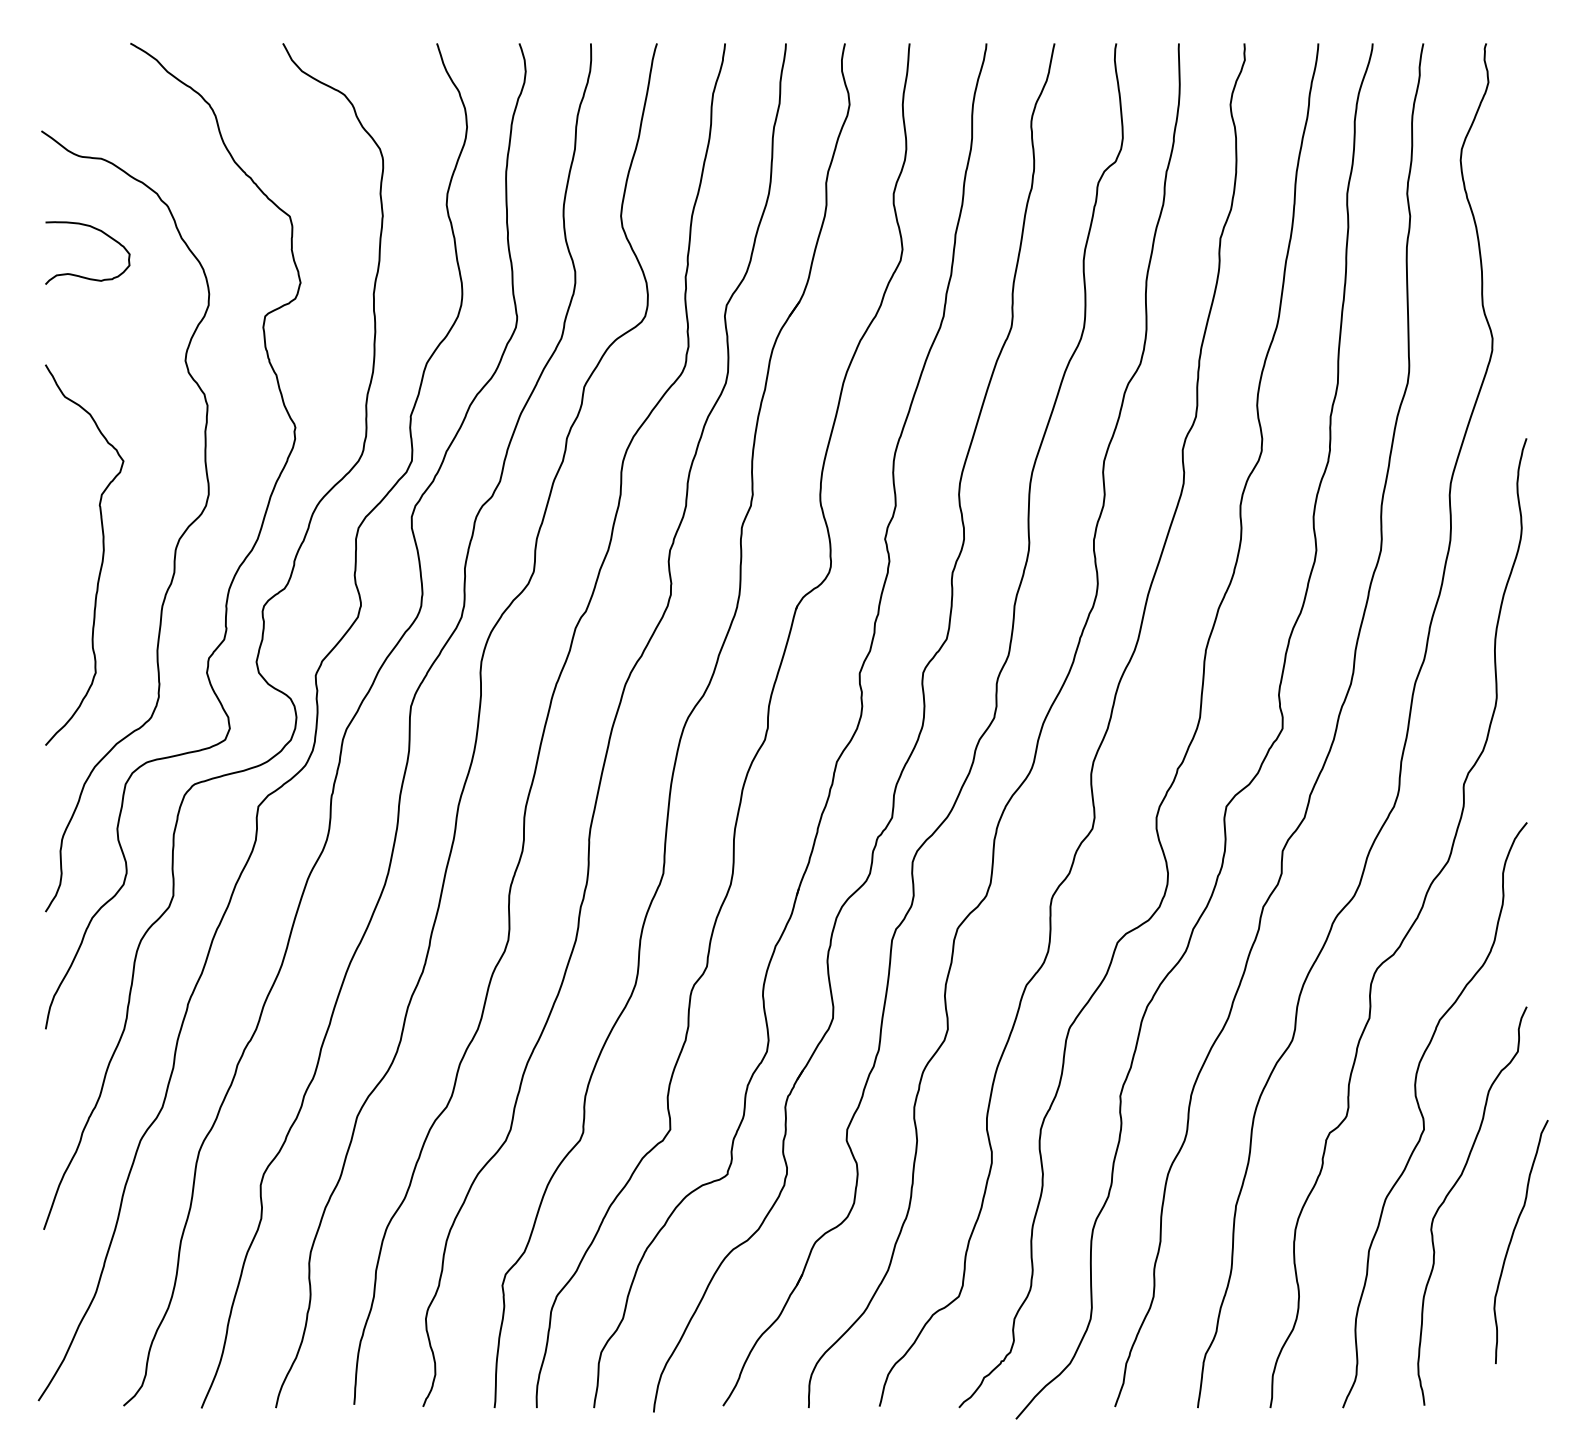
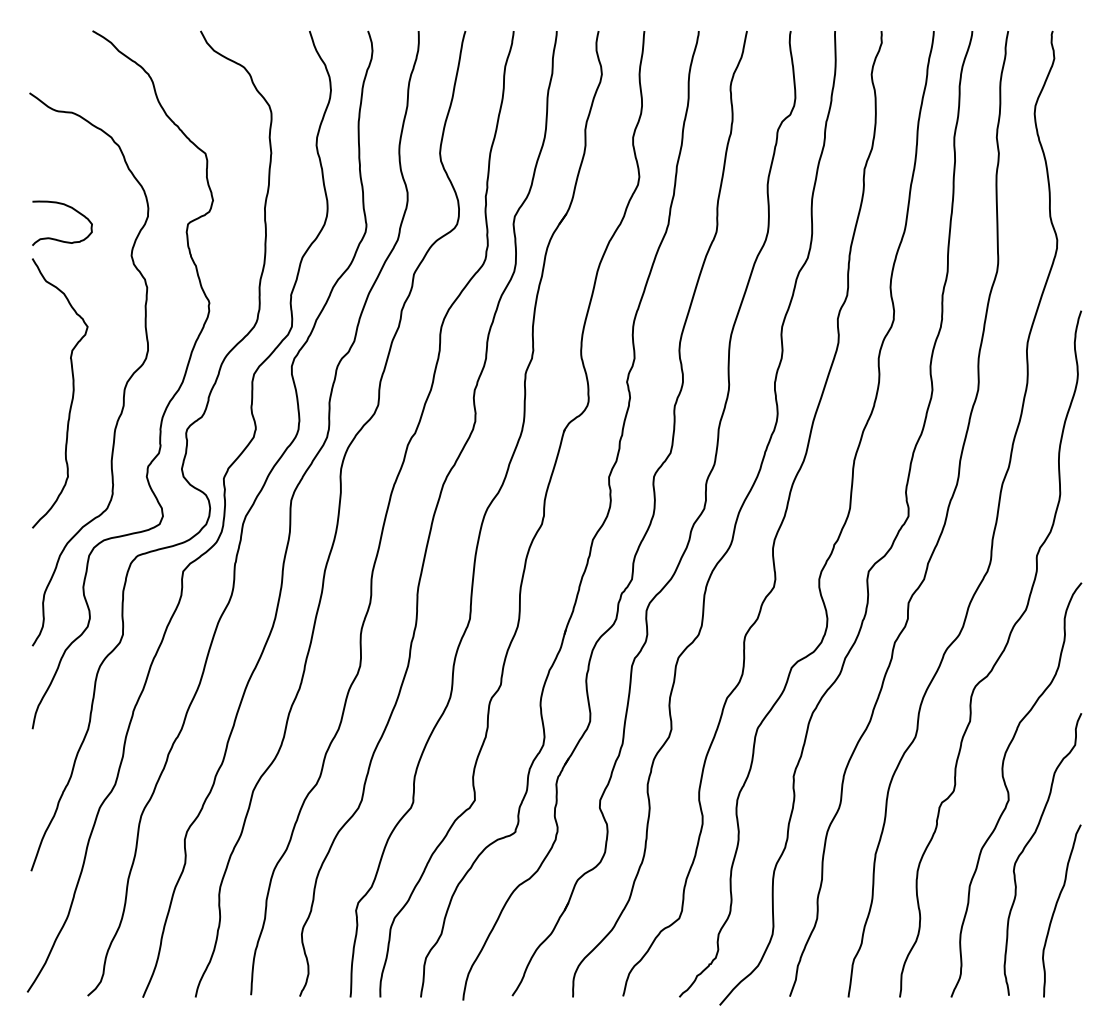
curve: (94, 229) -> (67, 206), moved
curve: (1512, 1239) -> (1055, 909), moved

